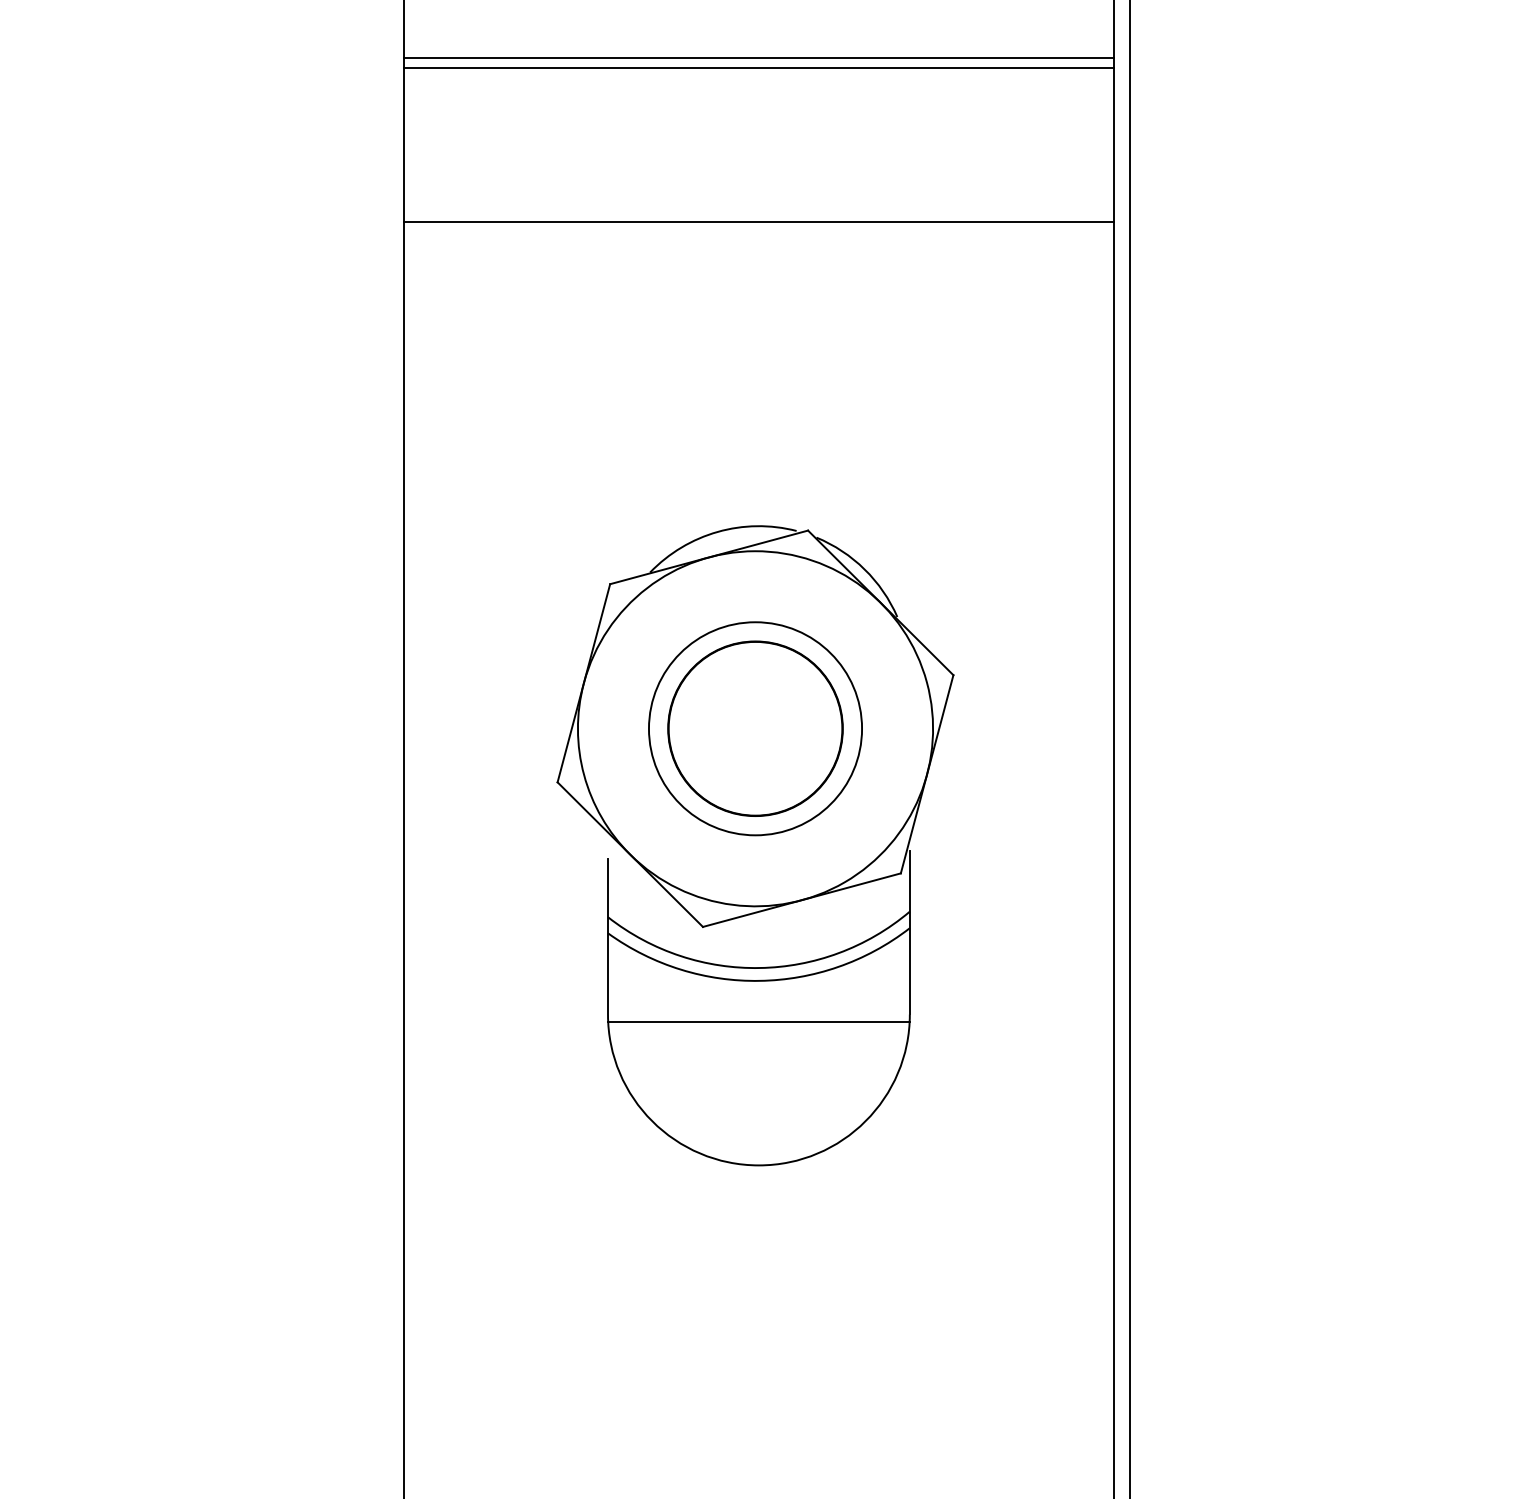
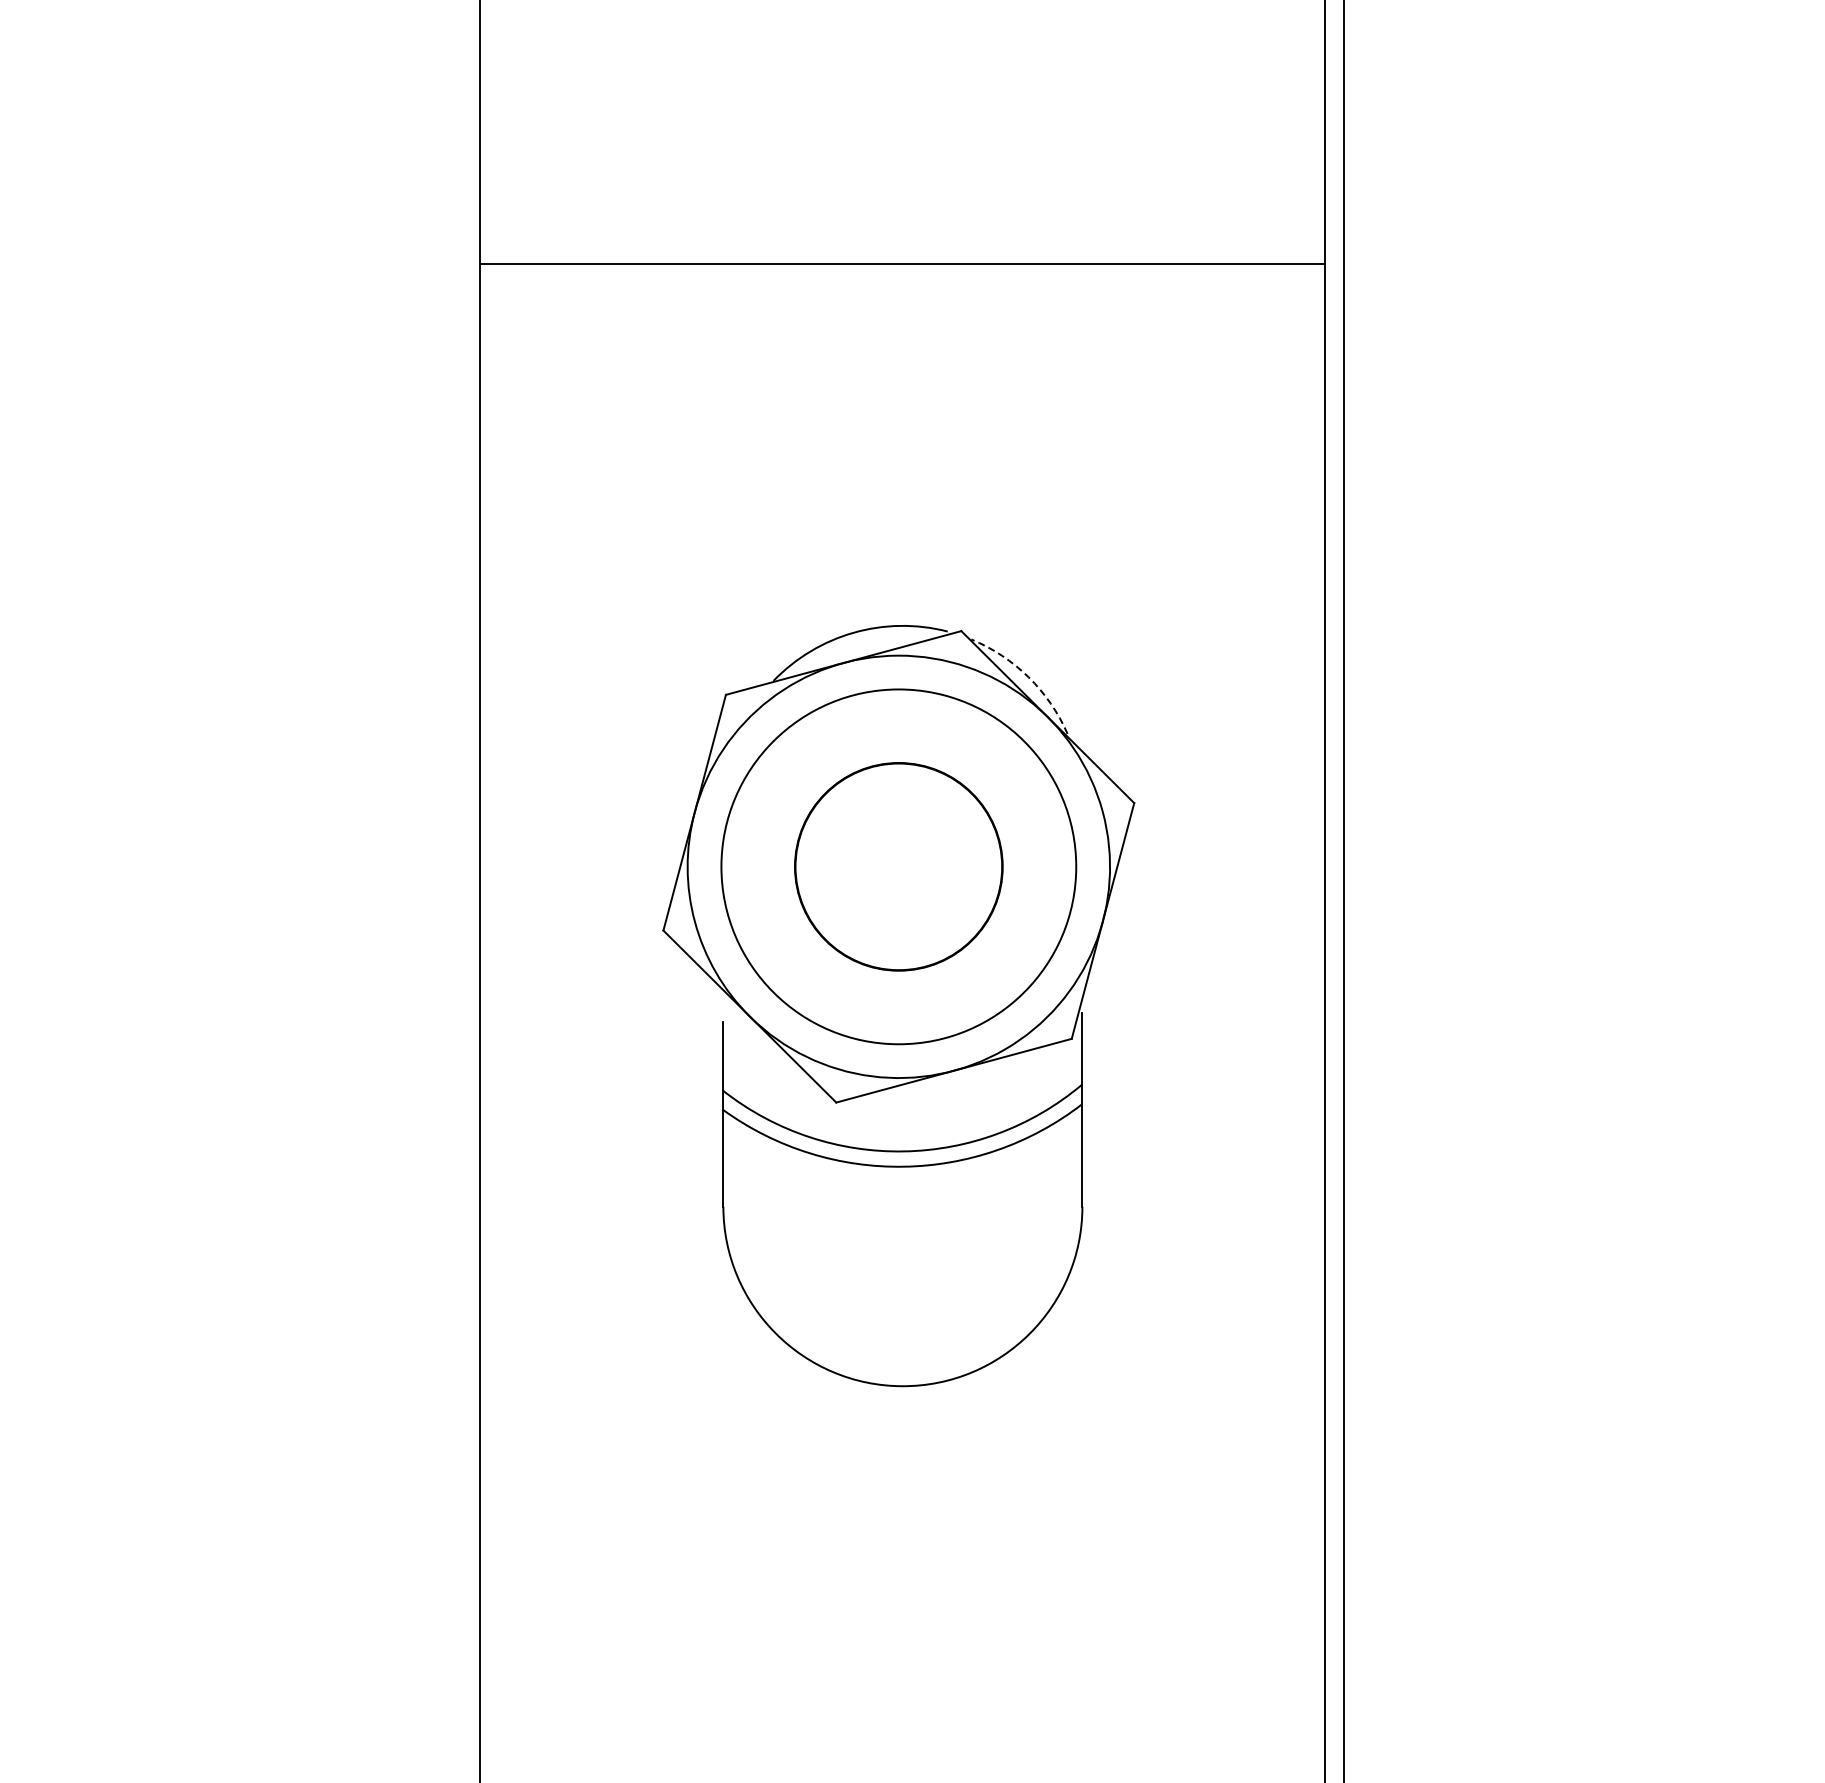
line: (758, 57) -> (902, 68), removed
line: (758, 67) -> (902, 80), removed
arc: (864, 569) -> (1028, 677), solid -> dashed
circle: (755, 728) -> (898, 866), size x1.4
line: (758, 1021) -> (902, 1215), removed

